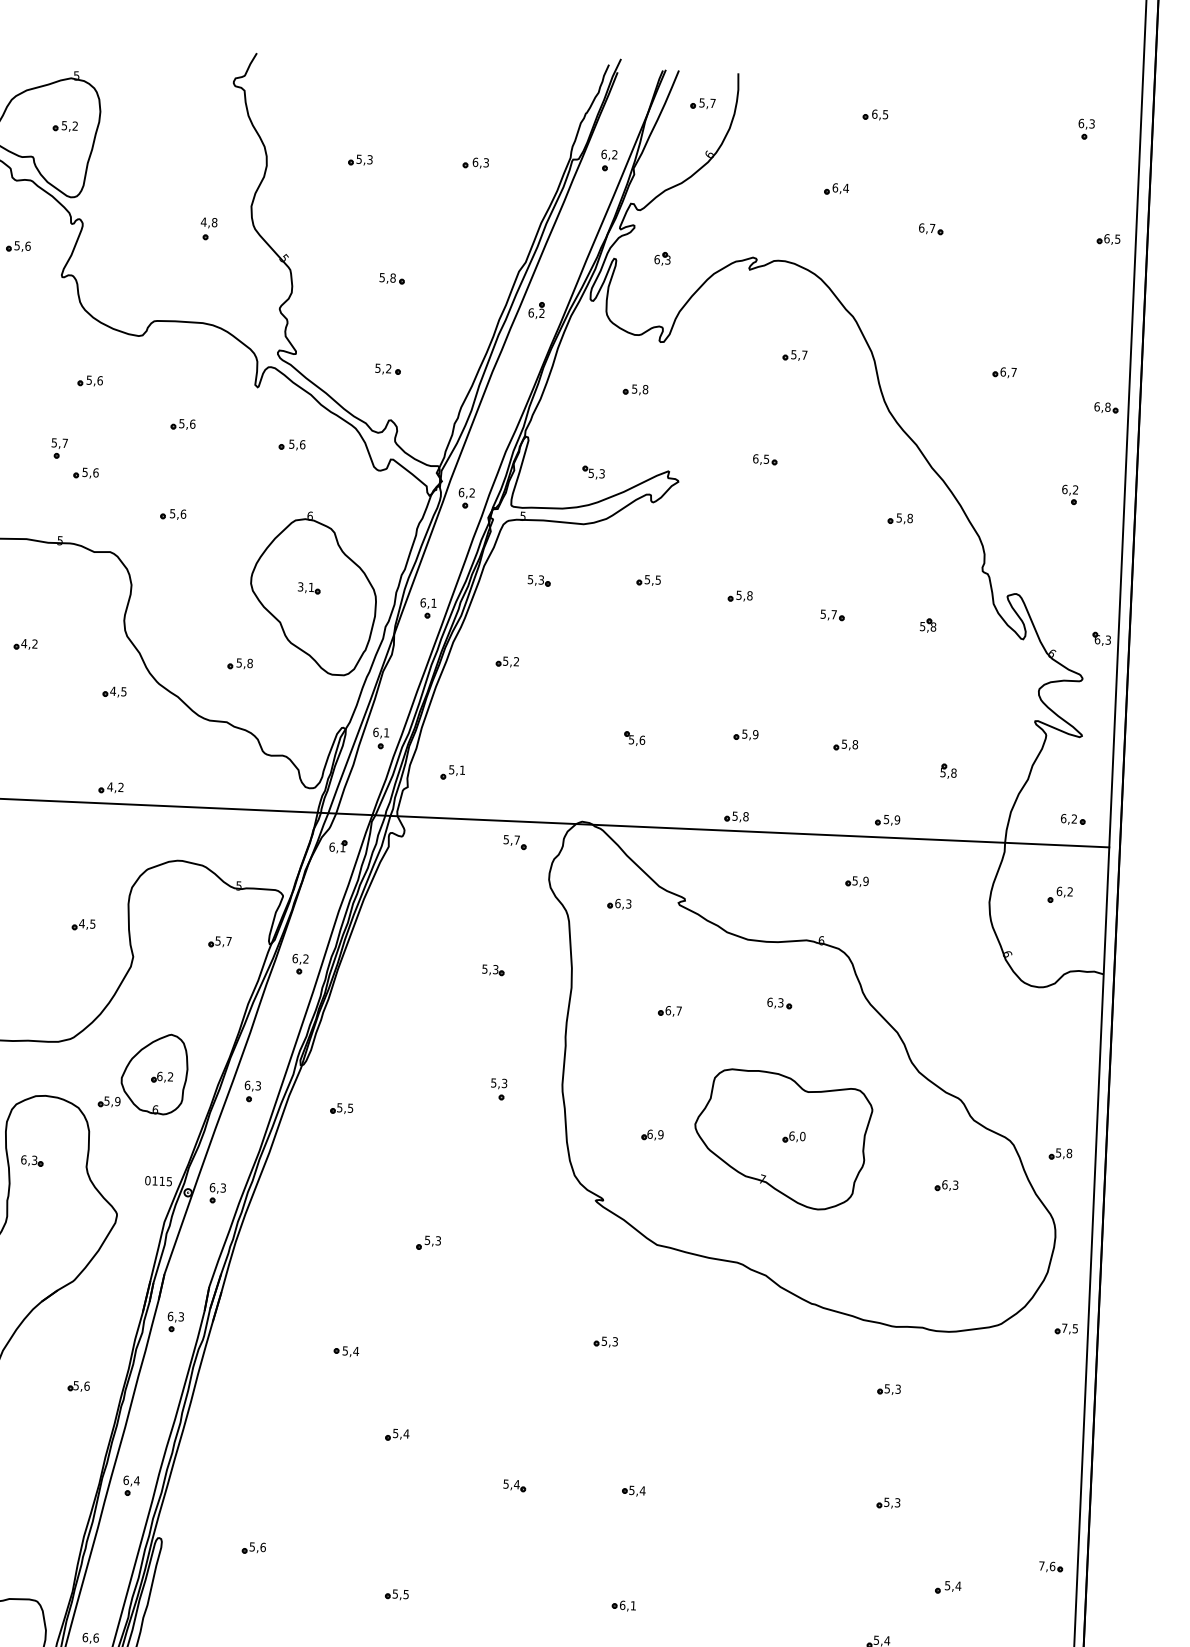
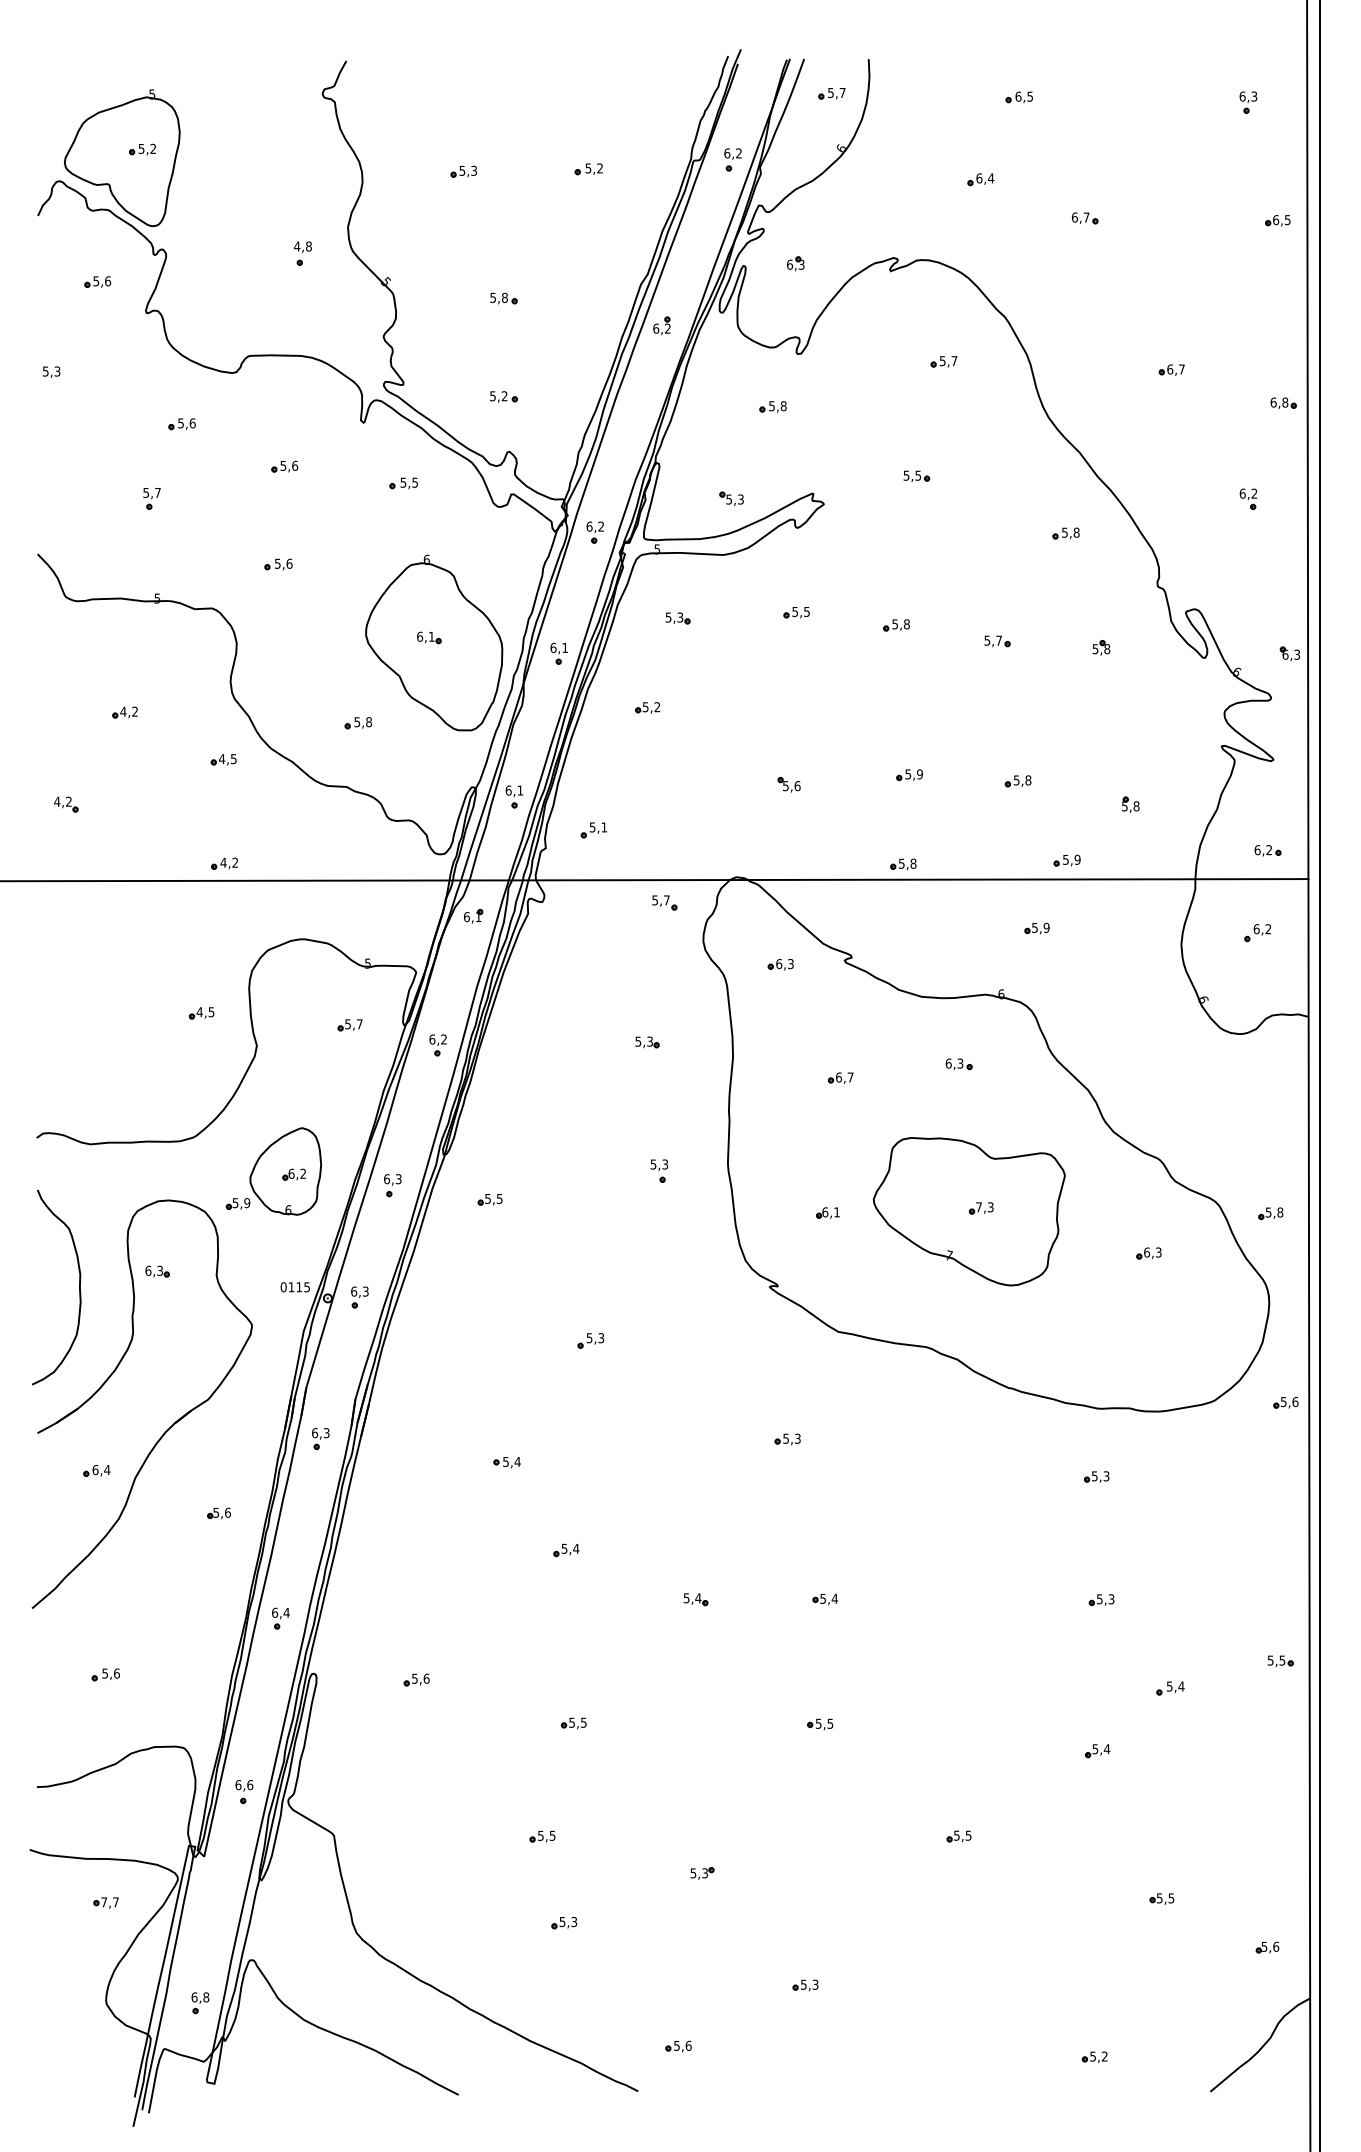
text: (480, 162) -> (593, 168), 6,3 -> 5,2
text: (303, 444) -> (415, 482), 5,6 -> 5,5
text: (755, 458) -> (906, 475), 6,5 -> 5,5
part: (85, 473) -> (181, 524), removed
text: (301, 586) -> (420, 636), 3,1 -> 6,1
text: (660, 1134) -> (836, 1212), 6,9 -> 6,1
text: (797, 1136) -> (984, 1207), 6,0 -> 7,3
text: (1069, 1328) -> (1289, 1401), 7,5 -> 5,6
text: (1047, 1566) -> (1276, 1660), 7,6 -> 5,5
text: (627, 1605) -> (824, 1723), 6,1 -> 5,5

